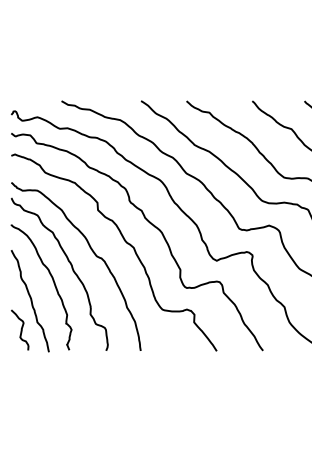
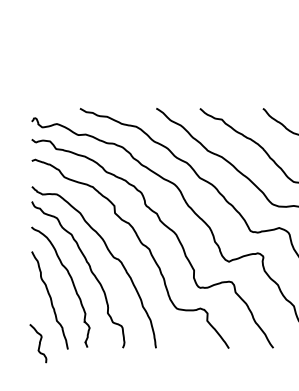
curve: (20, 329) -> (38, 343), moved

